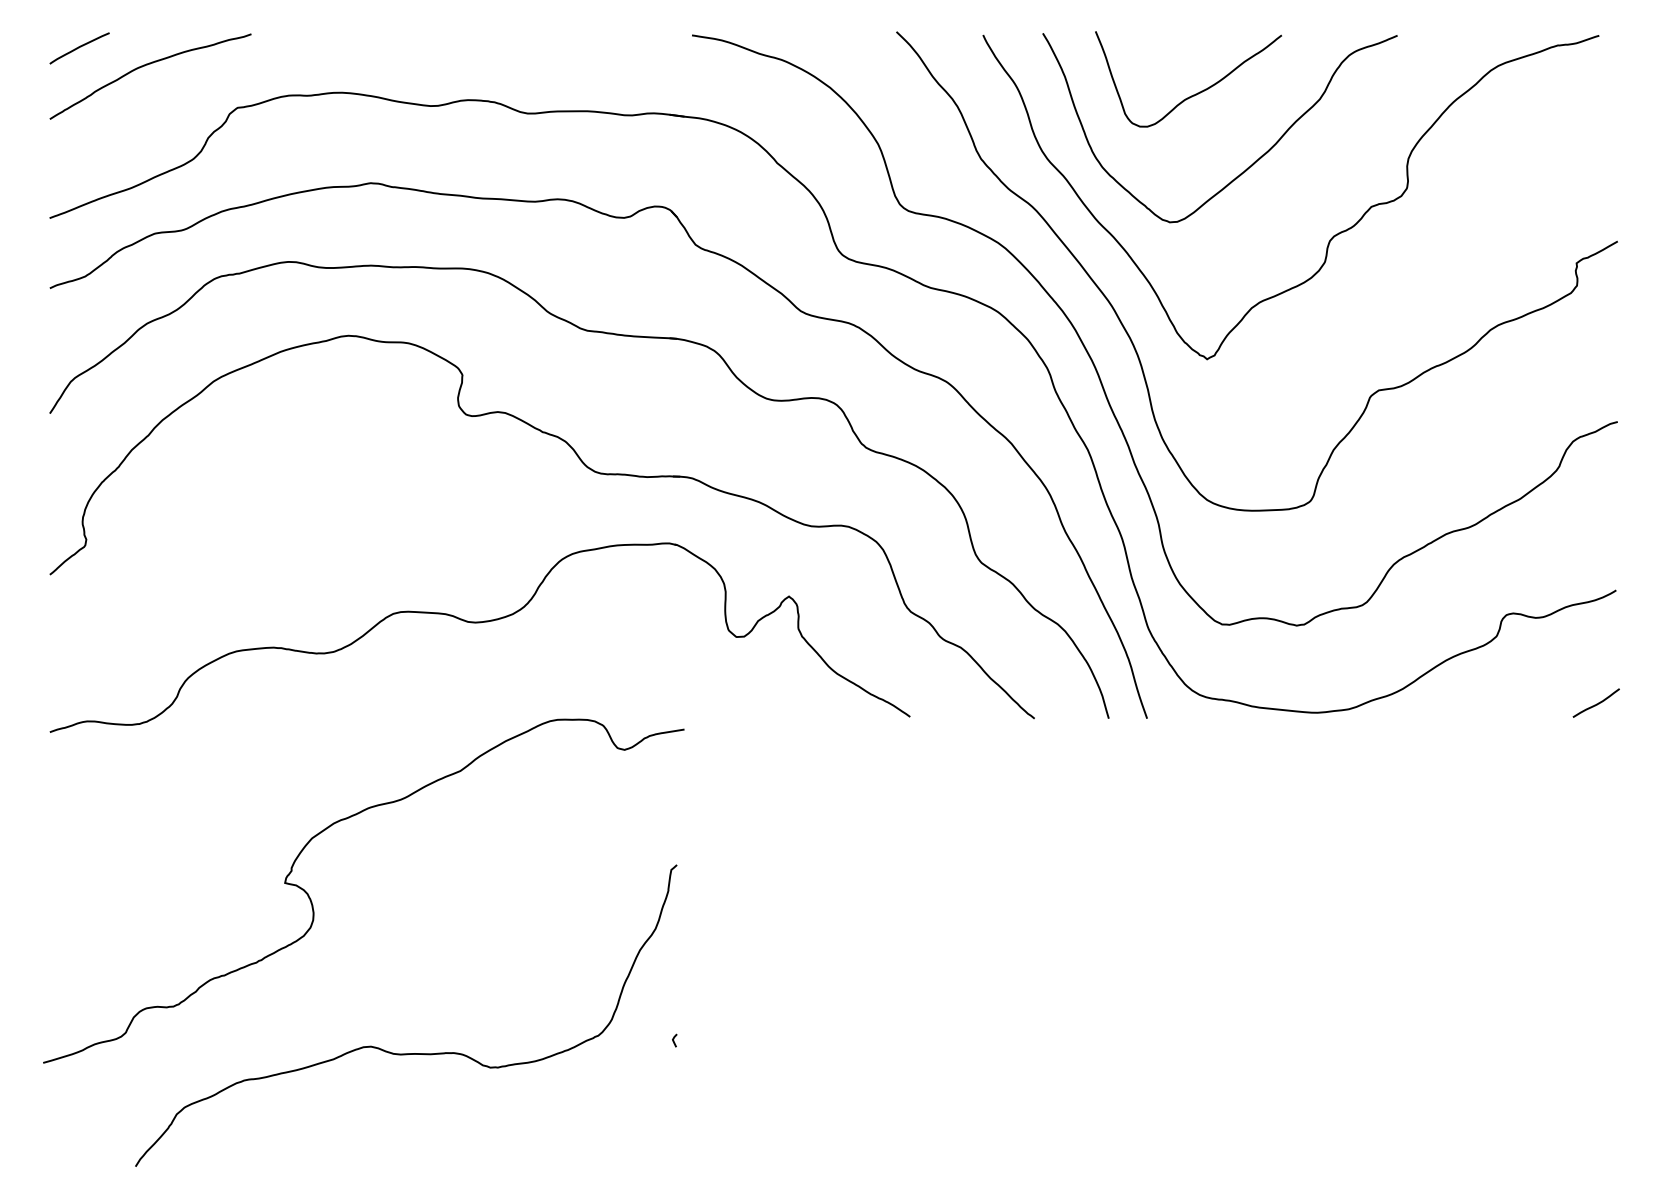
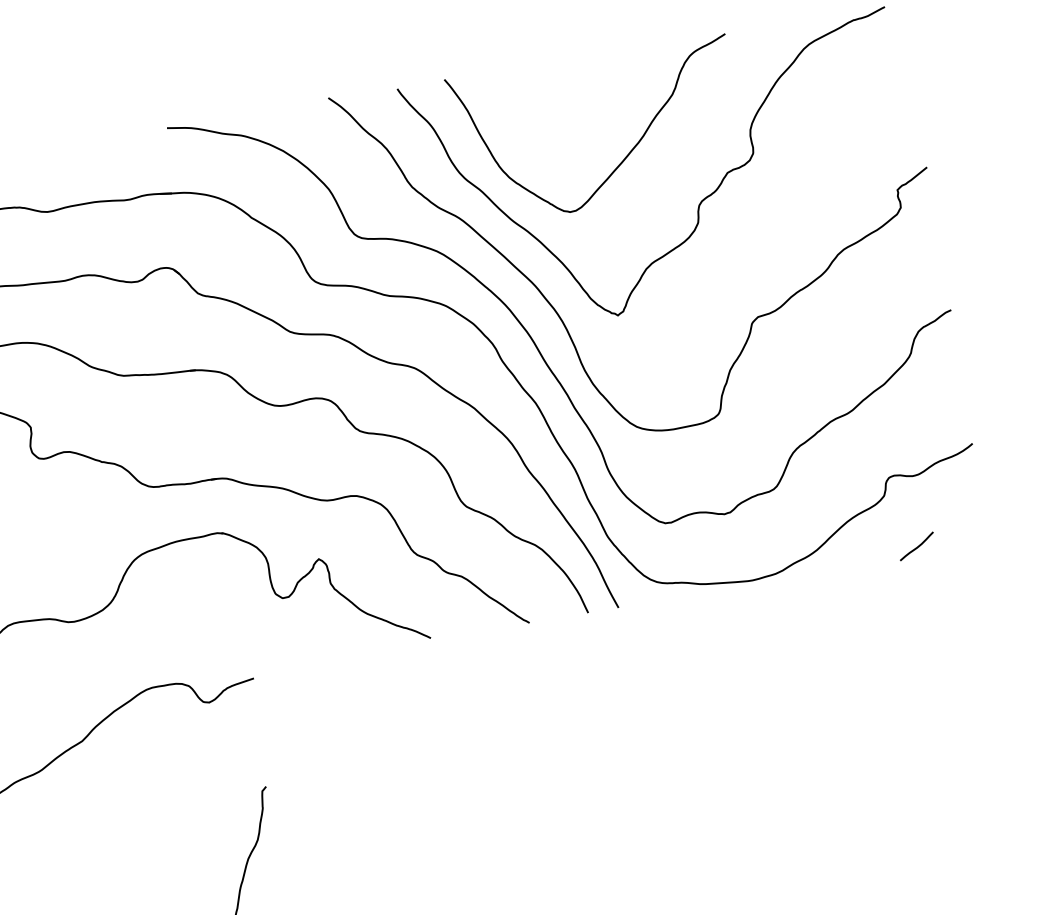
curve: (1195, 93) -> (573, 106), removed
curve: (1596, 703) -> (916, 546), moved

